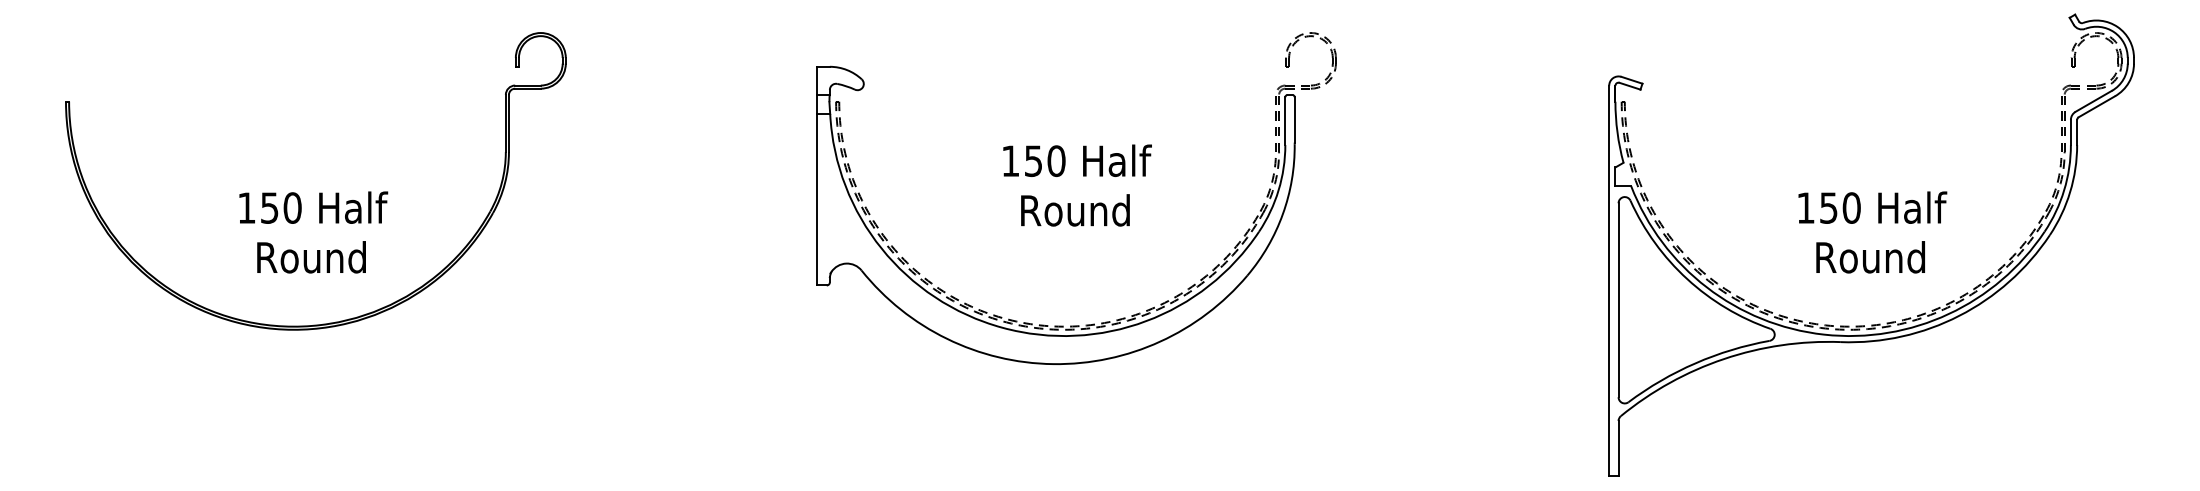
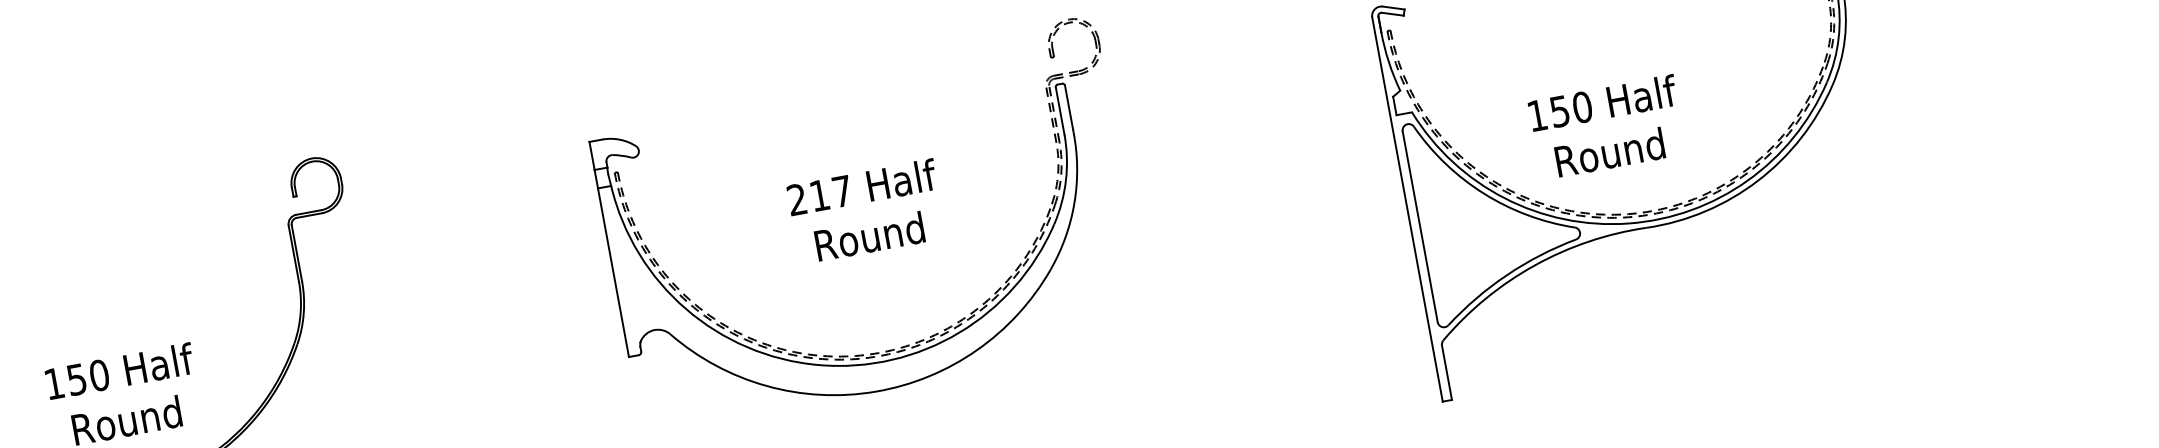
text: (1033, 161) -> (819, 195), 150 -> 217
text: (1872, 232) -> (1607, 127), moved

